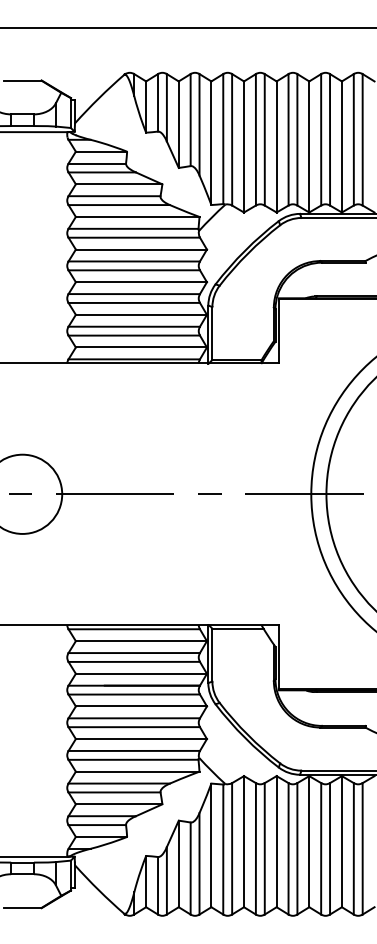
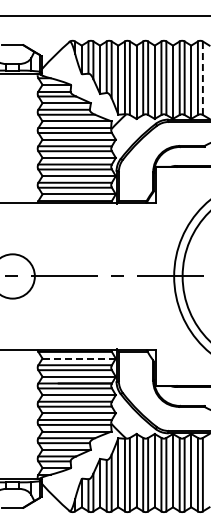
line: (361, 140) -> (202, 78), solid -> dashed
line: (141, 641) -> (79, 358), solid -> dashed

